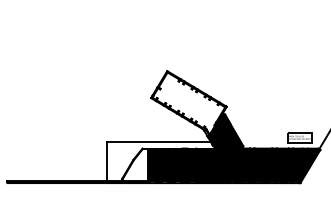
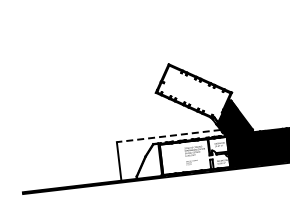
line: (158, 142) -> (168, 136), solid -> dashed
hatch: (182, 165) -> (194, 156), removed

